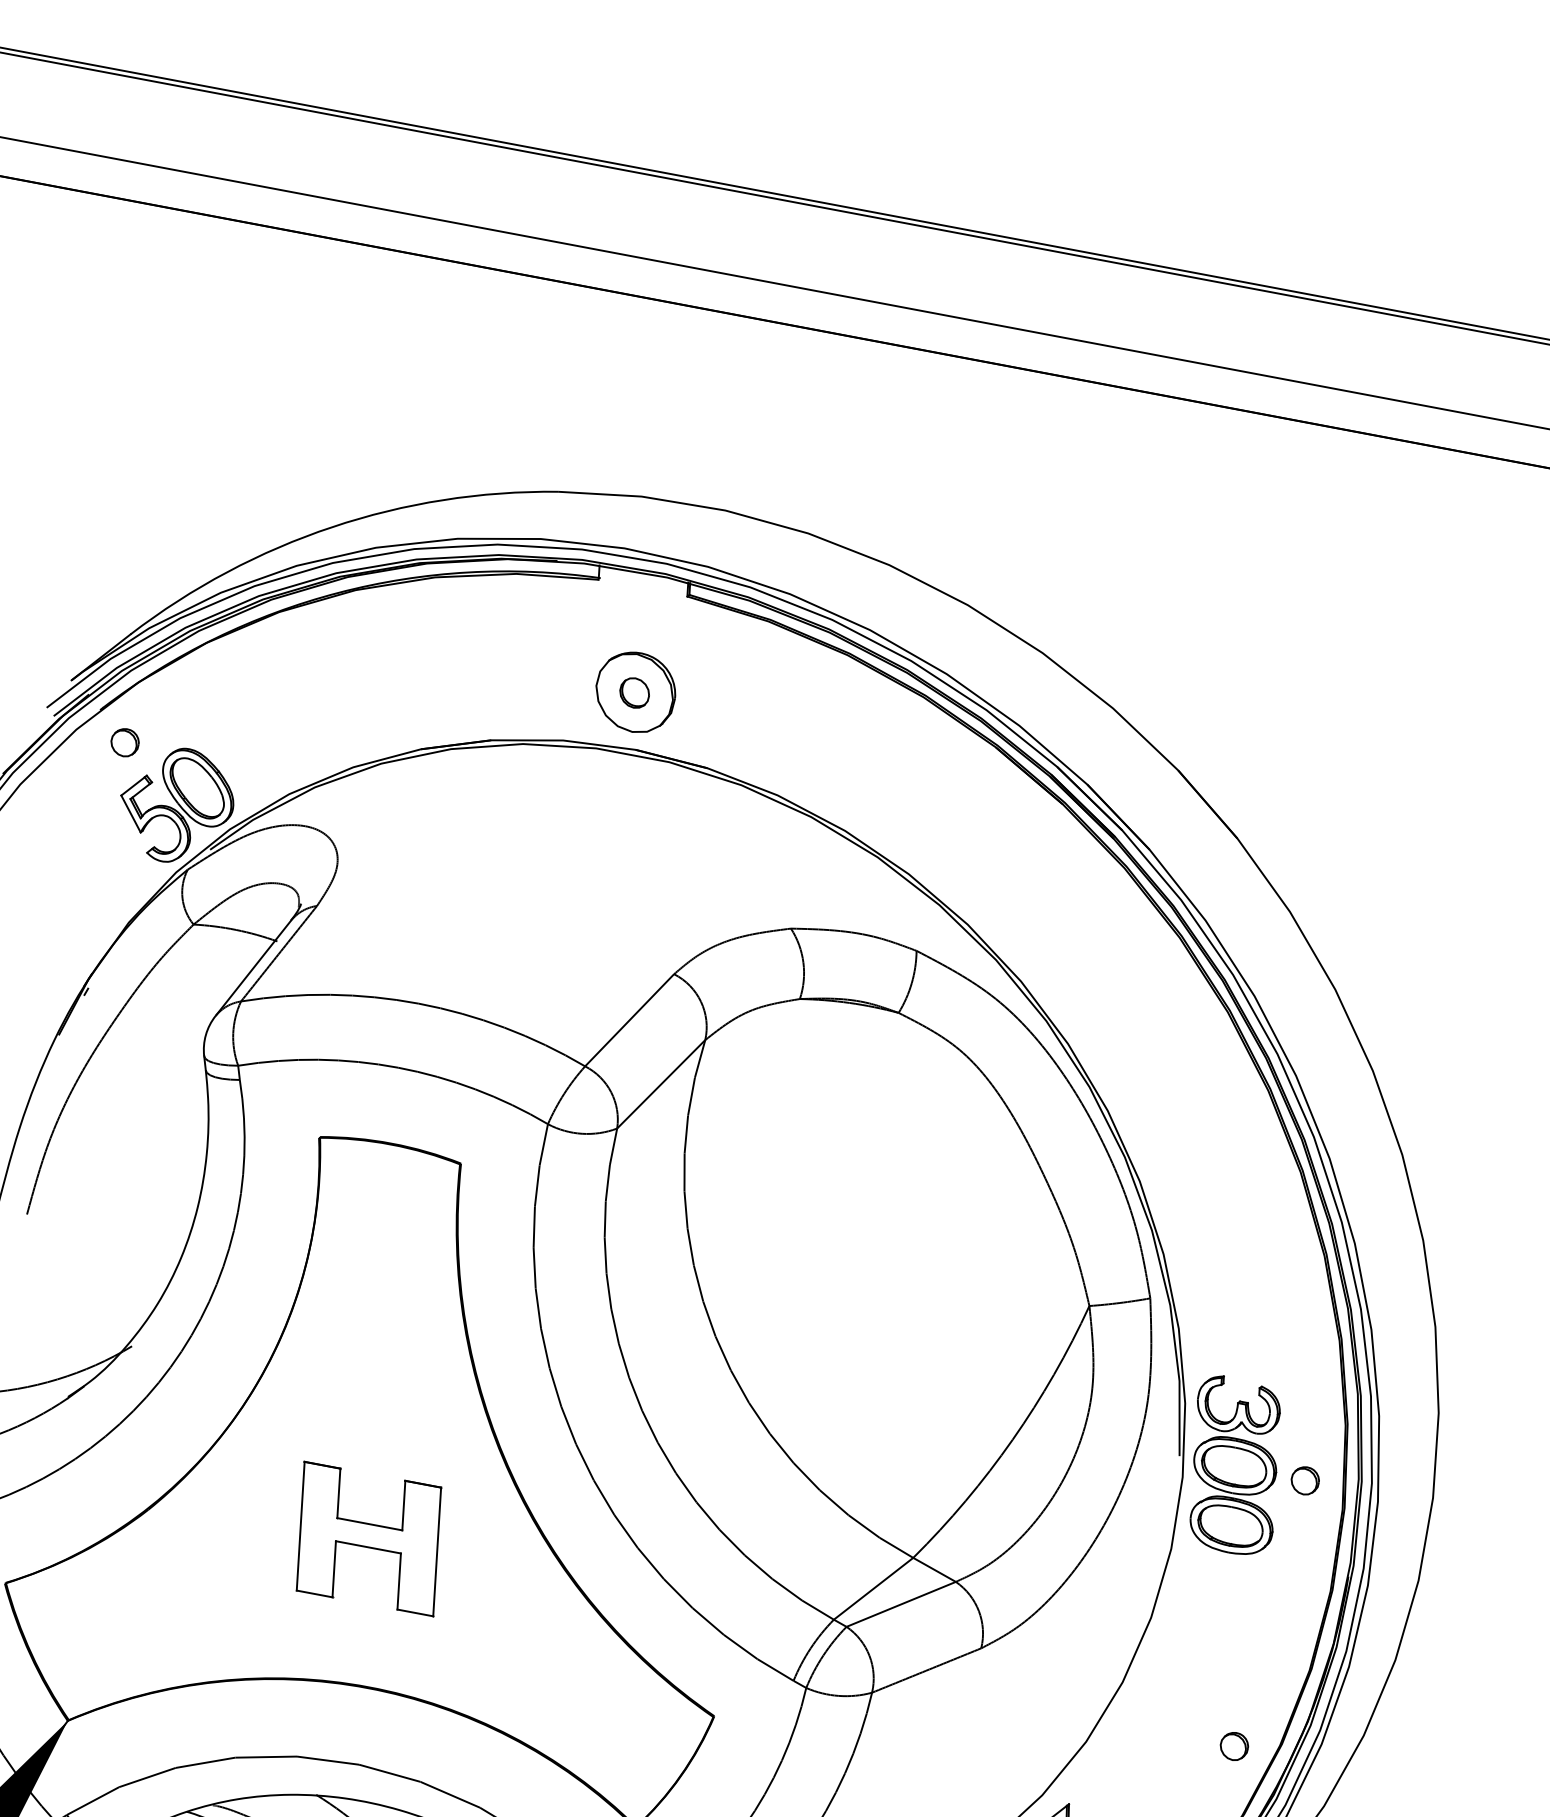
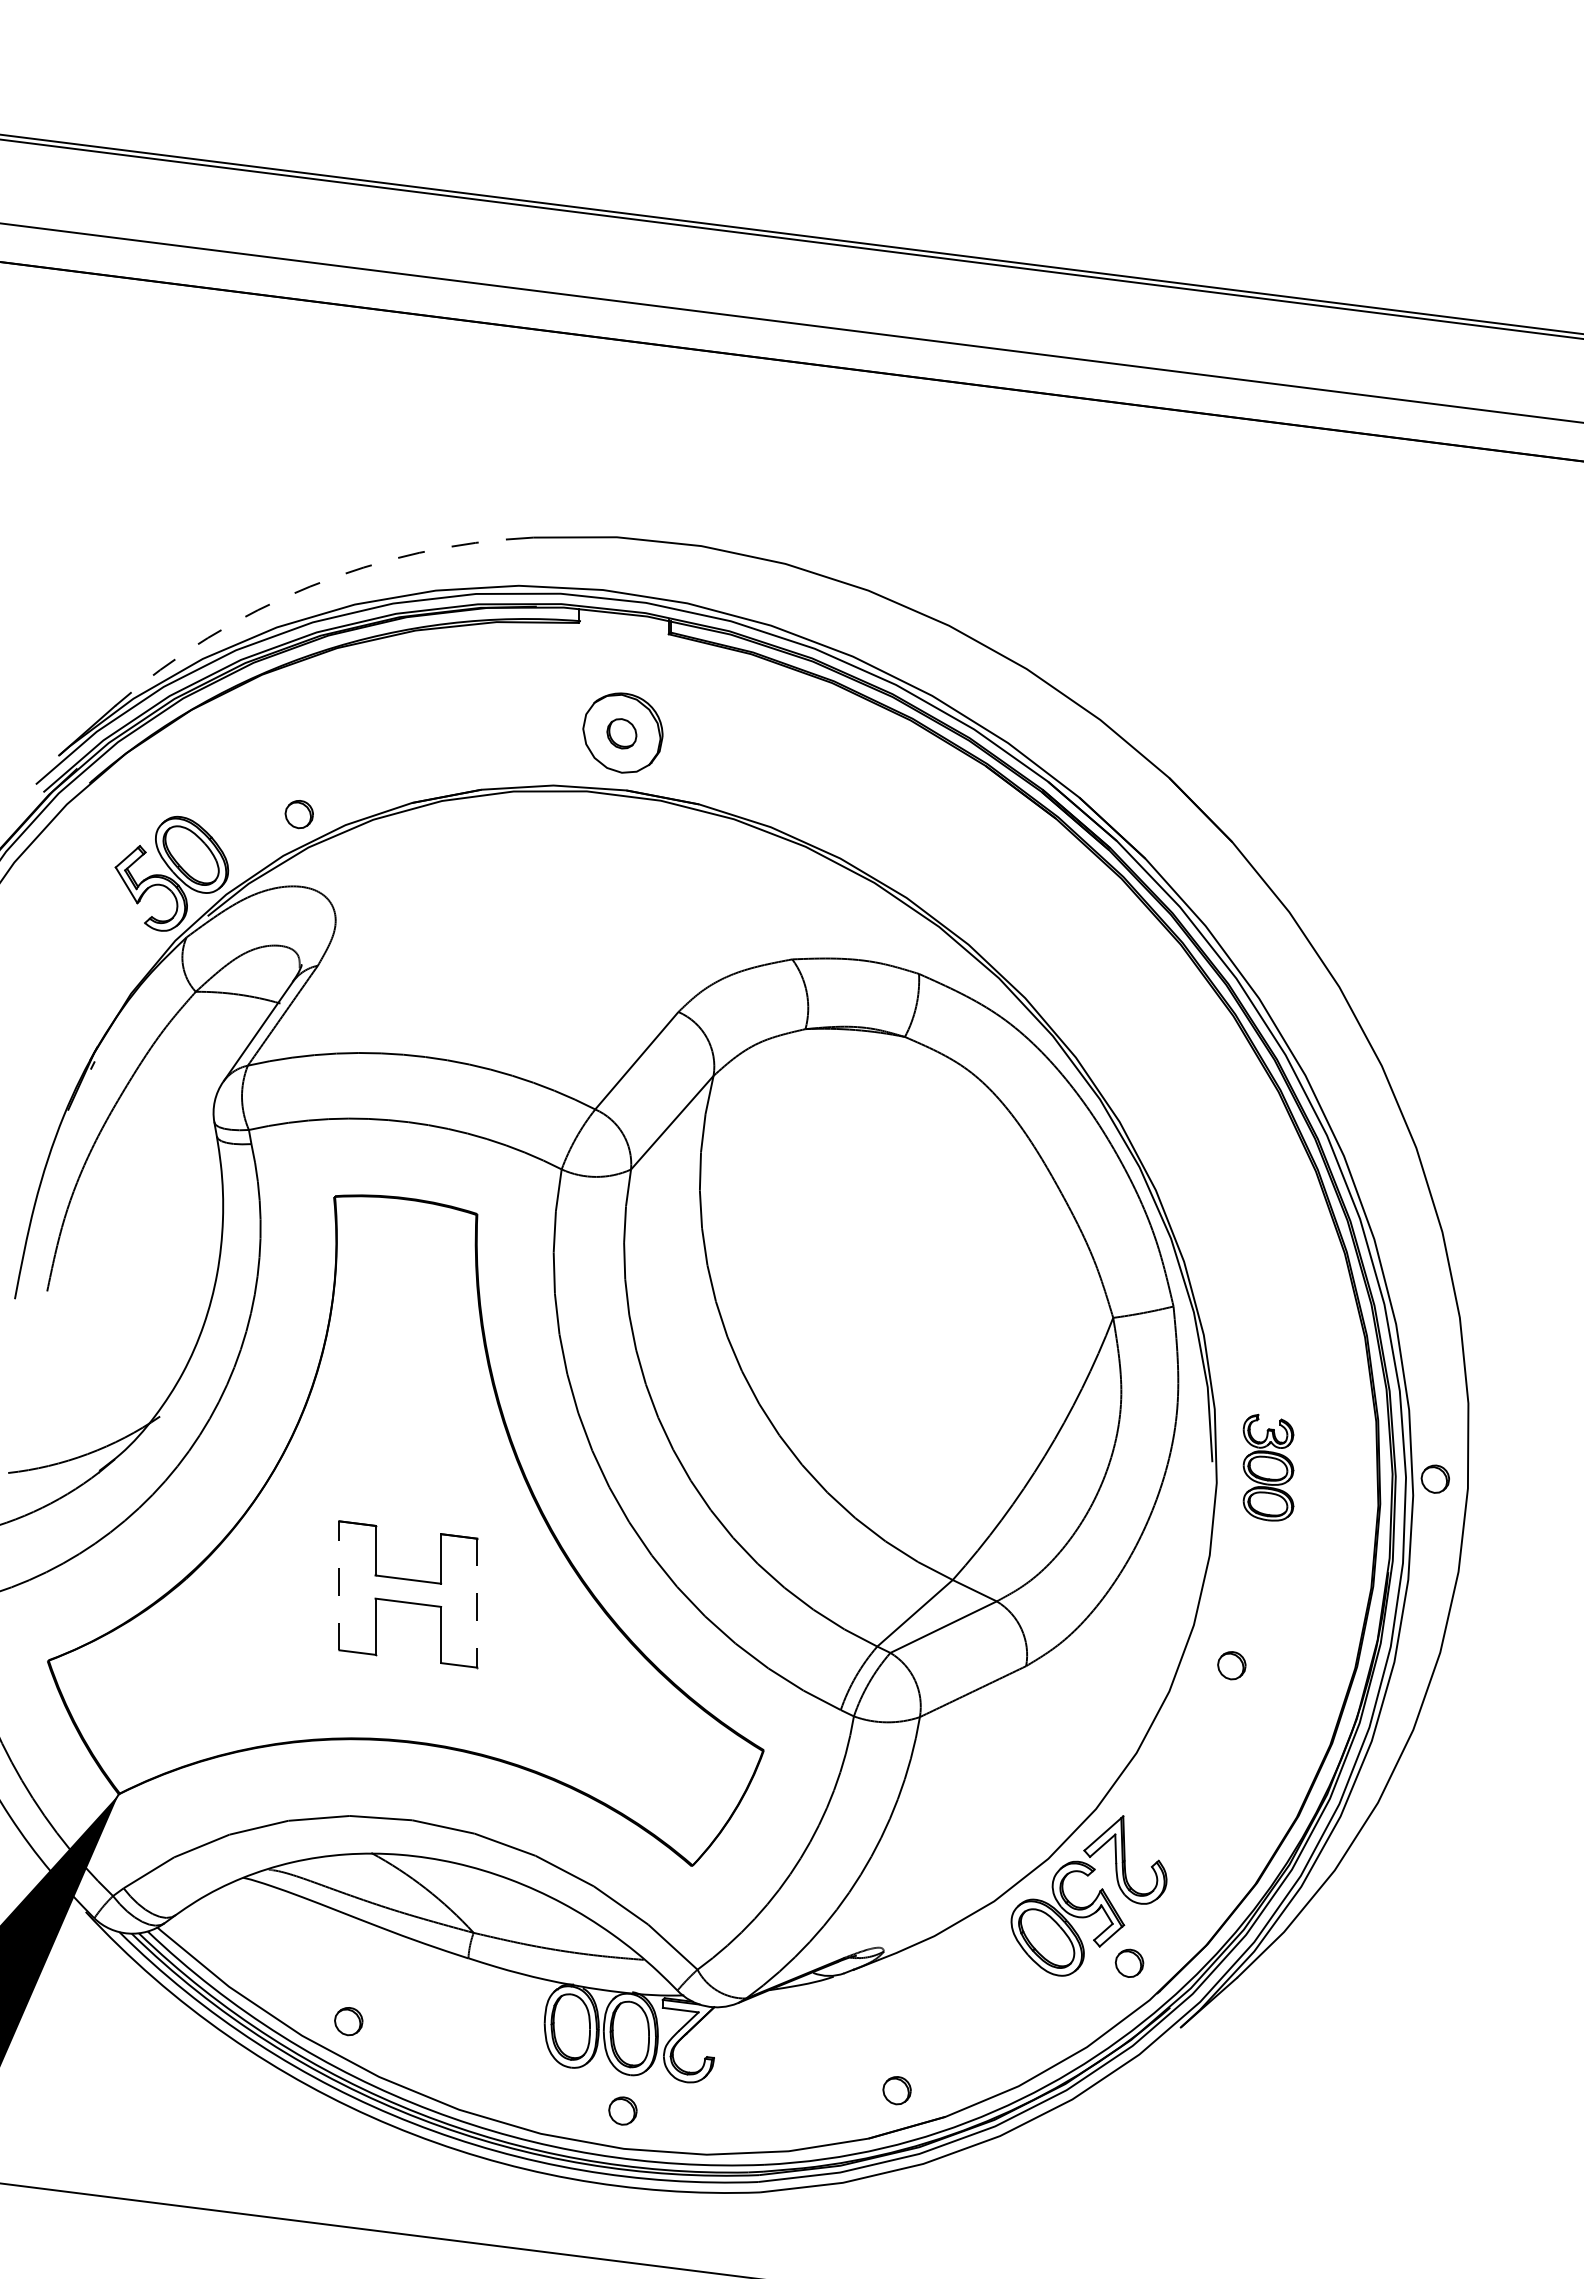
arc: (332, 527) -> (310, 586), solid -> dashed
part: (124, 742) -> (298, 814), moved
part: (1235, 1464) -> (1268, 1467), size x0.6
part: (1304, 1480) -> (1434, 1478), moved
line: (300, 1525) -> (339, 1585), solid -> dashed
line: (437, 1552) -> (477, 1603), solid -> dashed
part: (1234, 1746) -> (1231, 1665), moved

